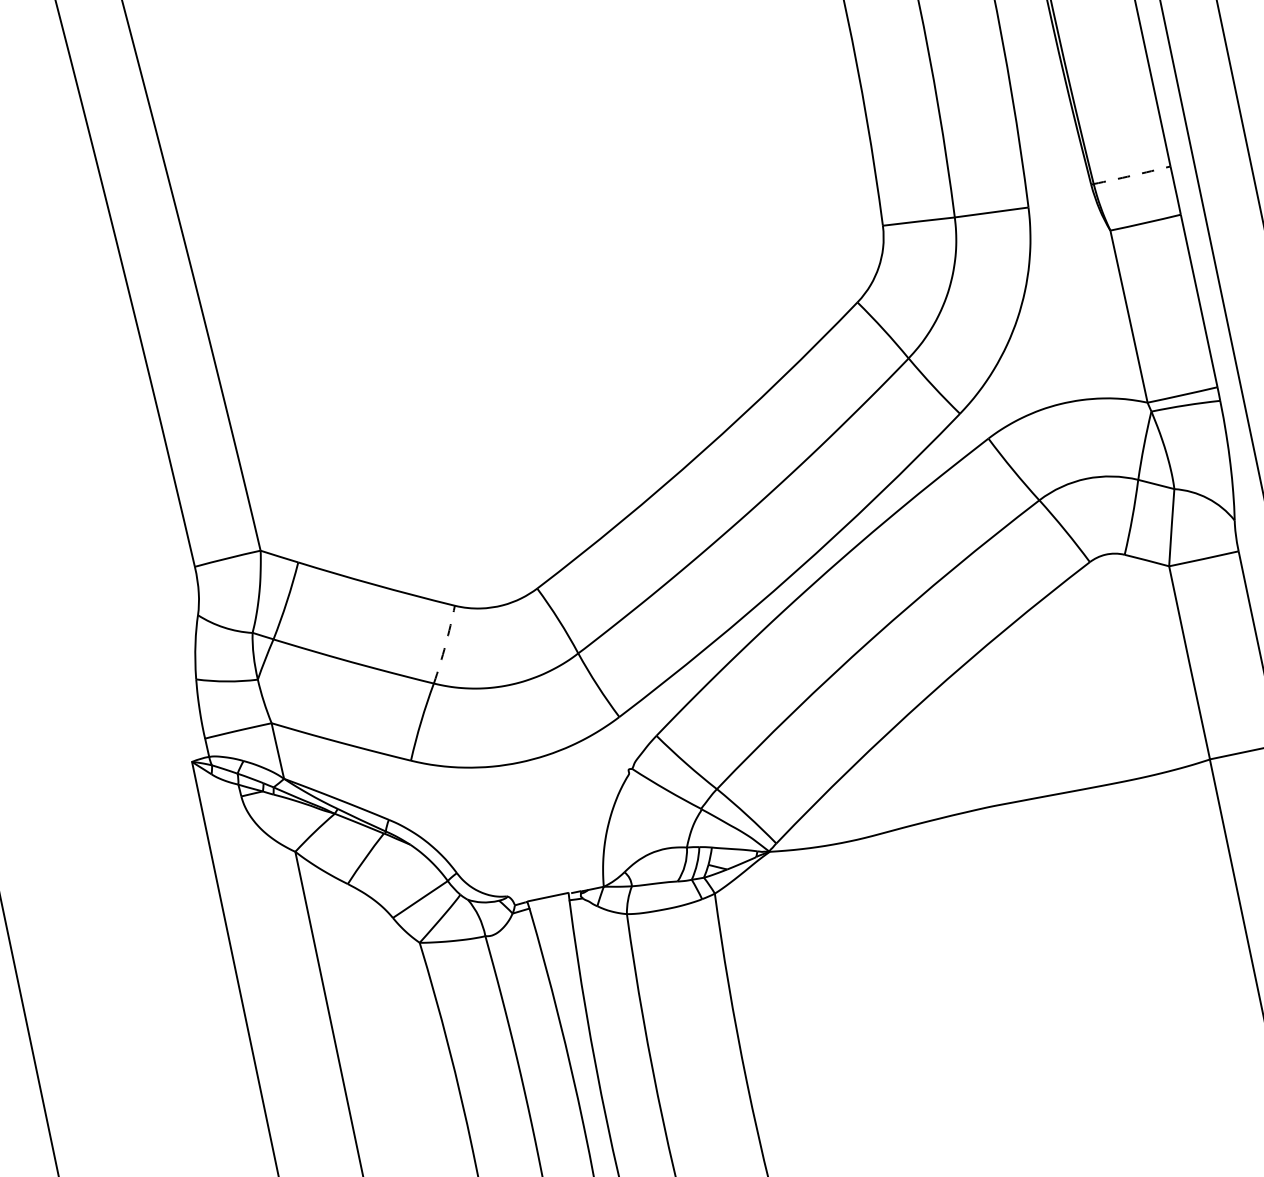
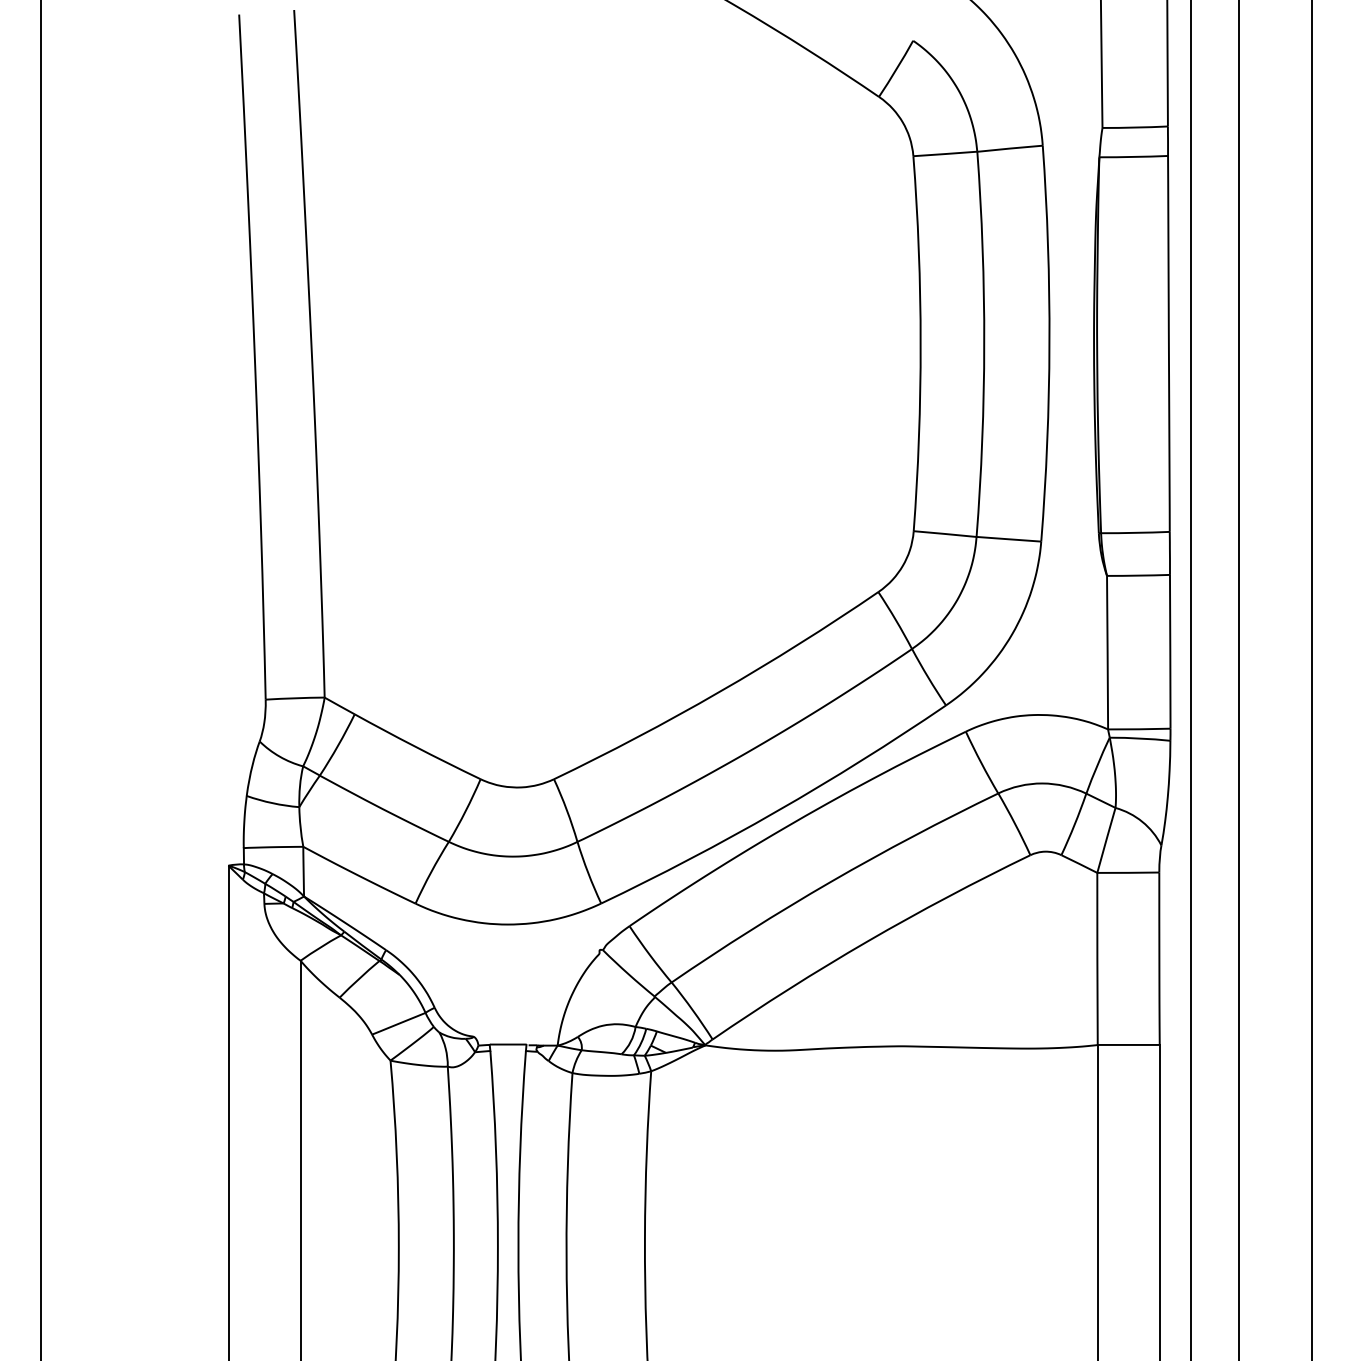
arc: (1132, 175) -> (1135, 532), dashed -> solid
arc: (445, 645) -> (465, 811), dashed -> solid

